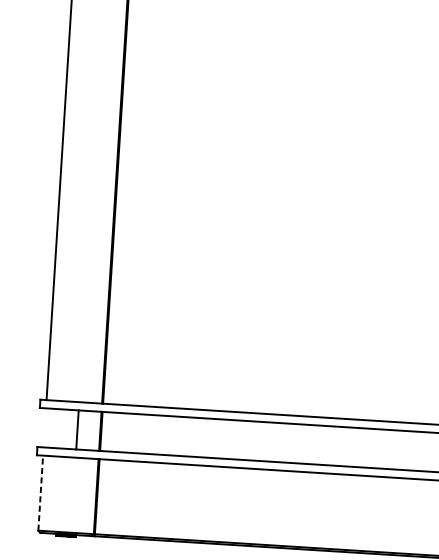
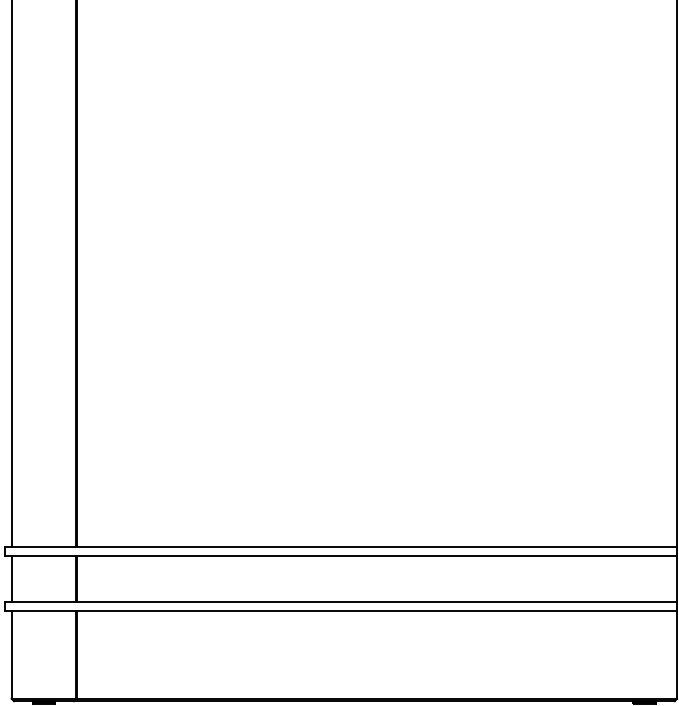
line: (77, 429) -> (11, 578), moved
line: (40, 493) -> (11, 655), dashed -> solid

